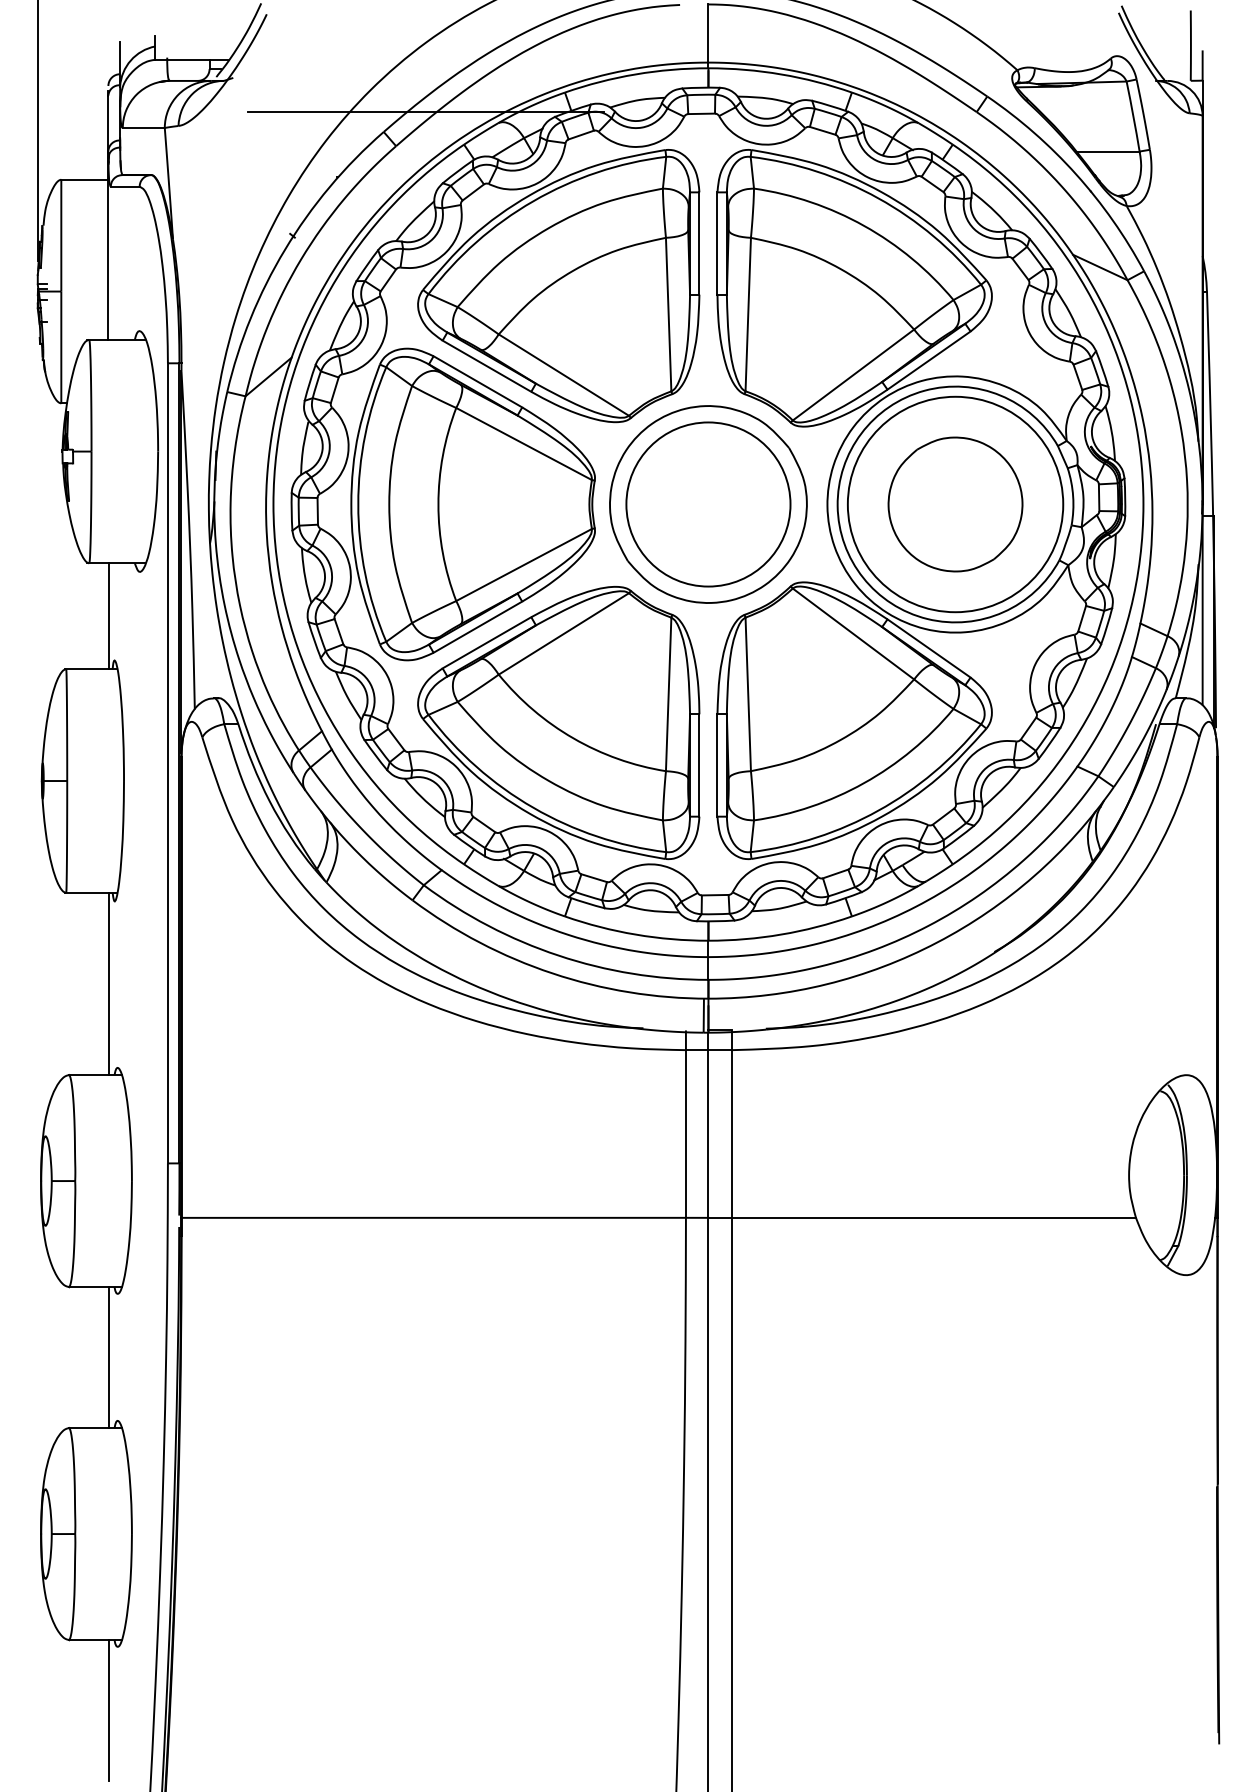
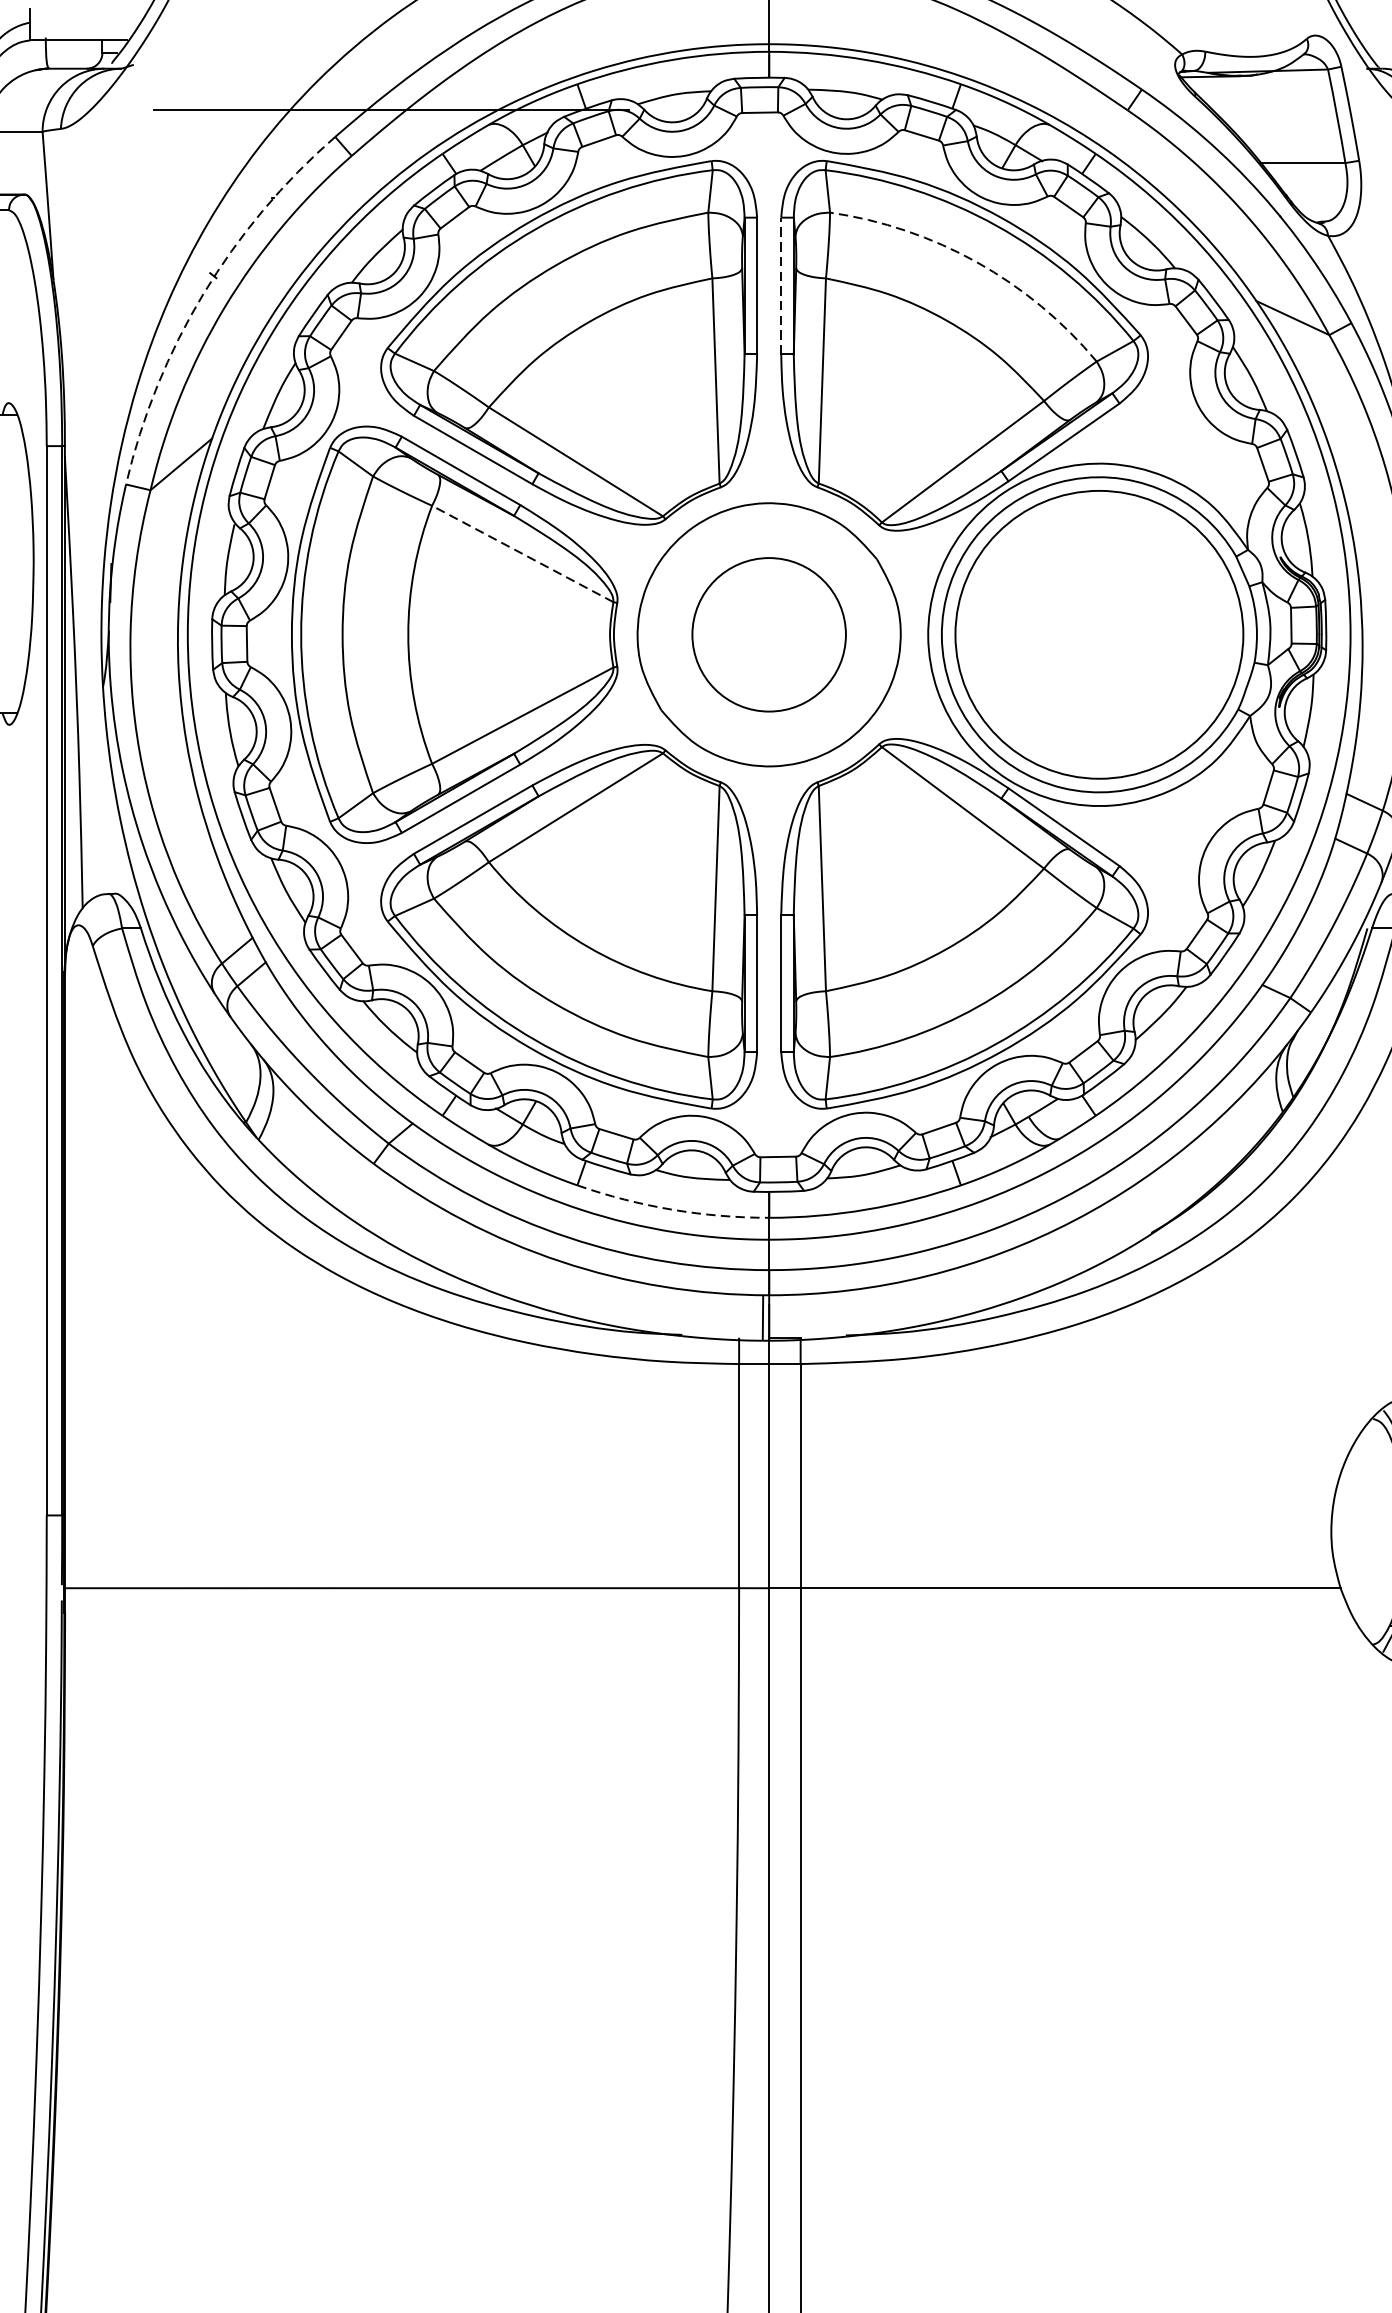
arc: (864, 225) -> (977, 261), solid -> dashed
line: (717, 243) -> (781, 285), solid -> dashed
arc: (285, 249) -> (203, 294), solid -> dashed
line: (524, 444) -> (523, 554), solid -> dashed
circle: (708, 504) -> (769, 634), size x0.7
part: (955, 504) -> (1099, 634), removed
arc: (635, 934) -> (671, 1209), solid -> dashed

